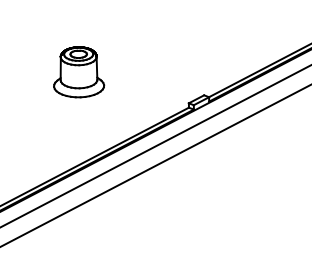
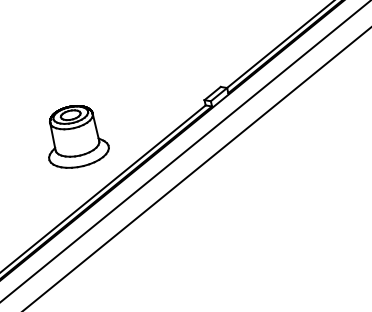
part: (79, 72) -> (76, 136), moved

